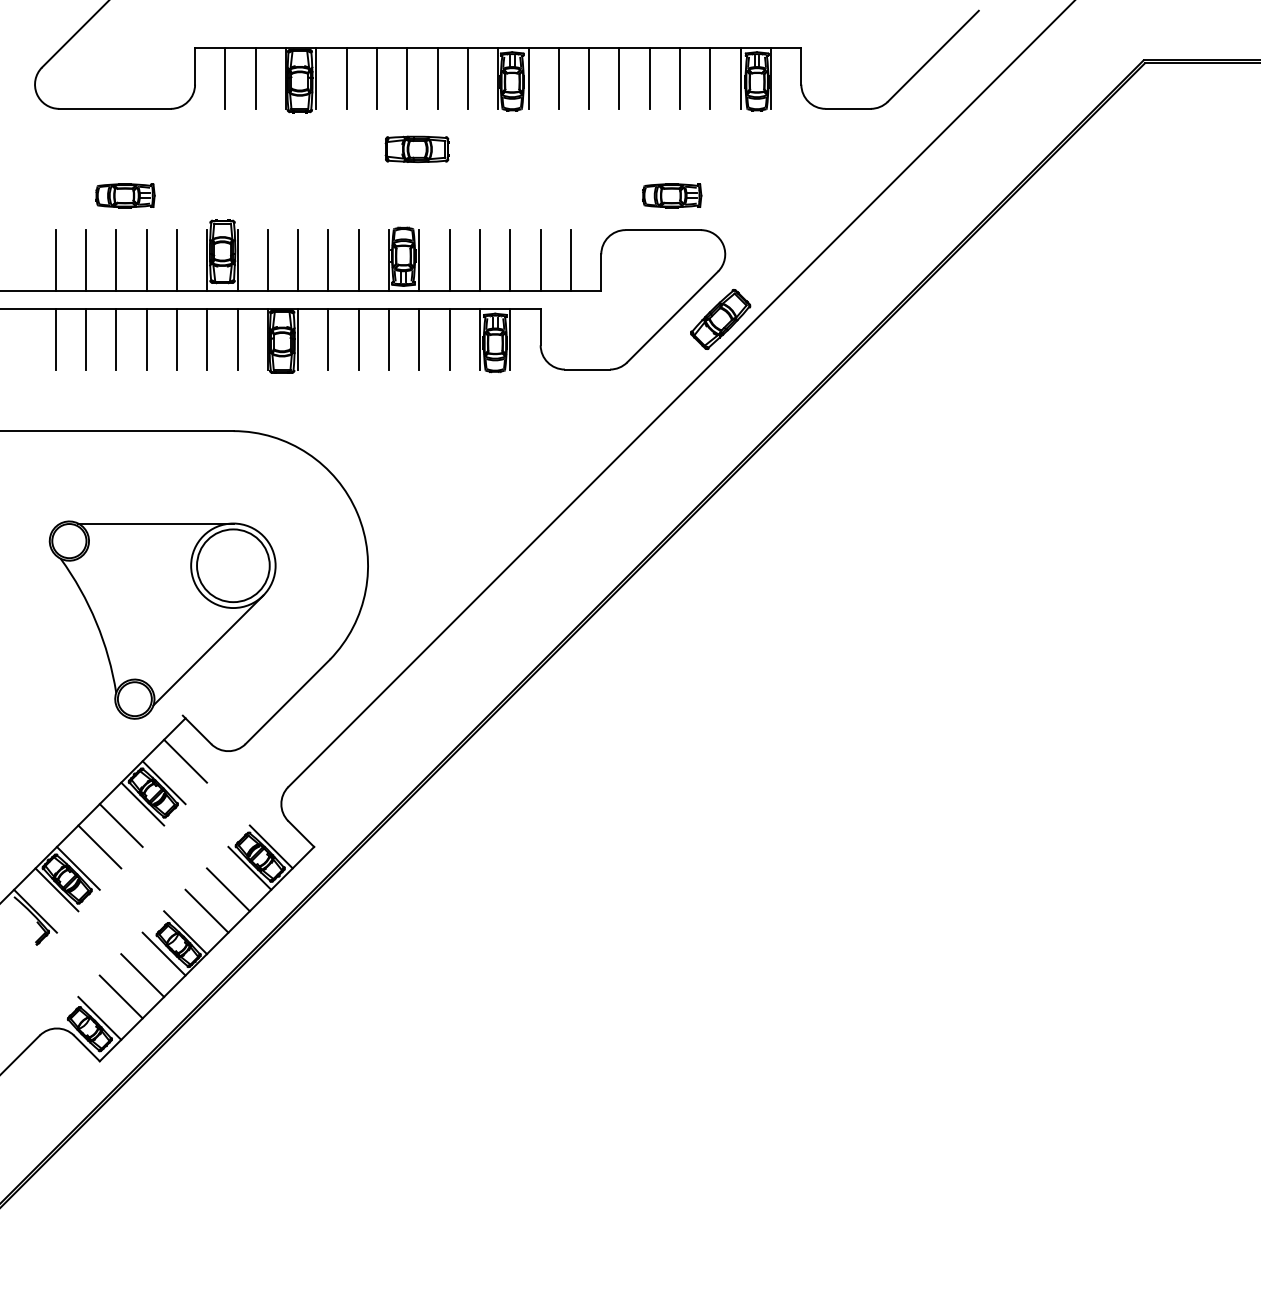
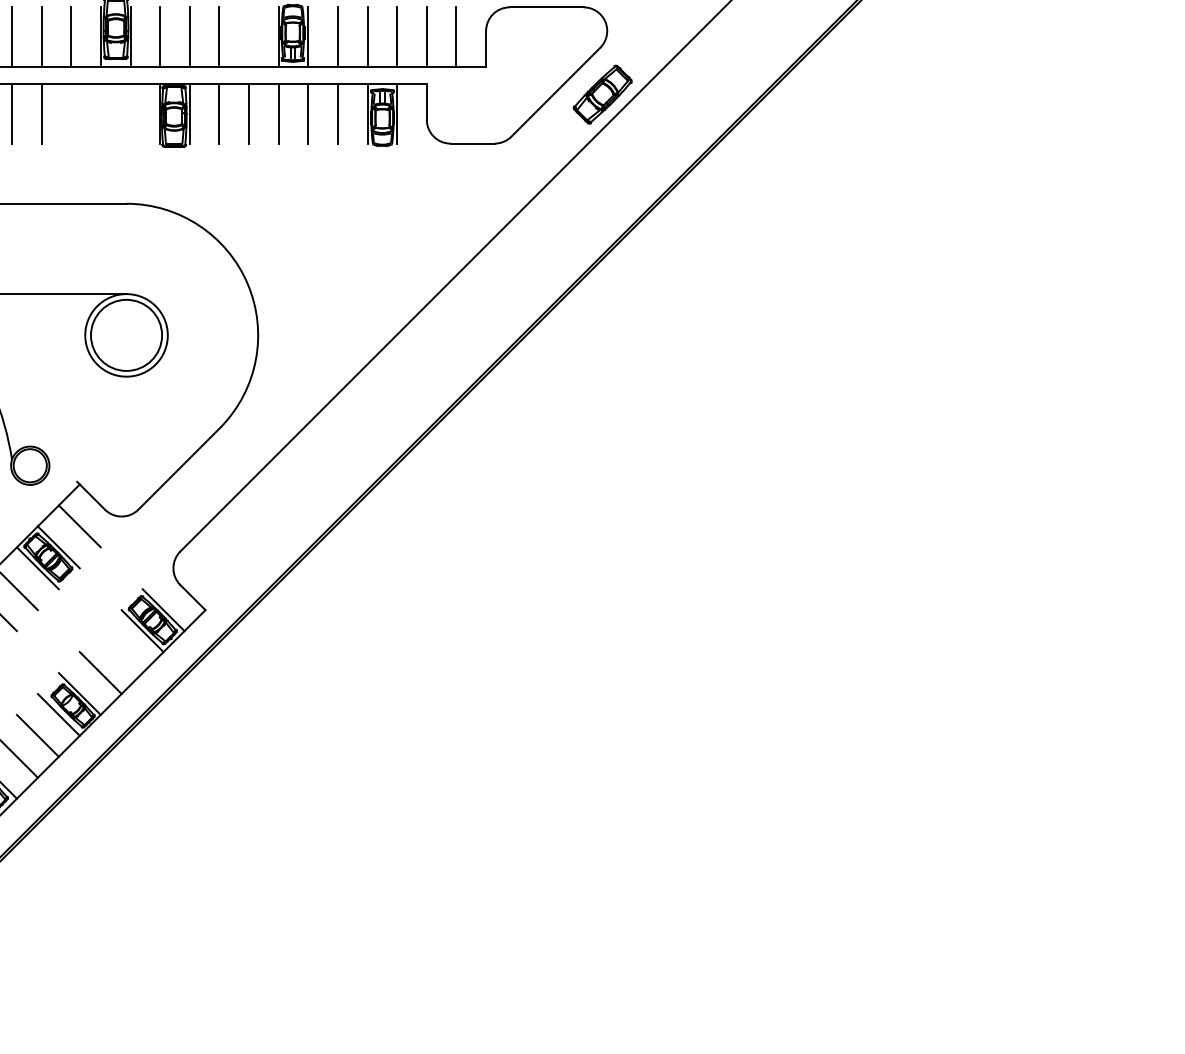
line: (358, 260) -> (248, 37), removed
line: (176, 338) -> (70, 113), removed
line: (207, 338) -> (101, 113), removed
line: (237, 338) -> (130, 113), removed
line: (208, 650) -> (102, 418), removed
line: (228, 889) -> (121, 651), removed

